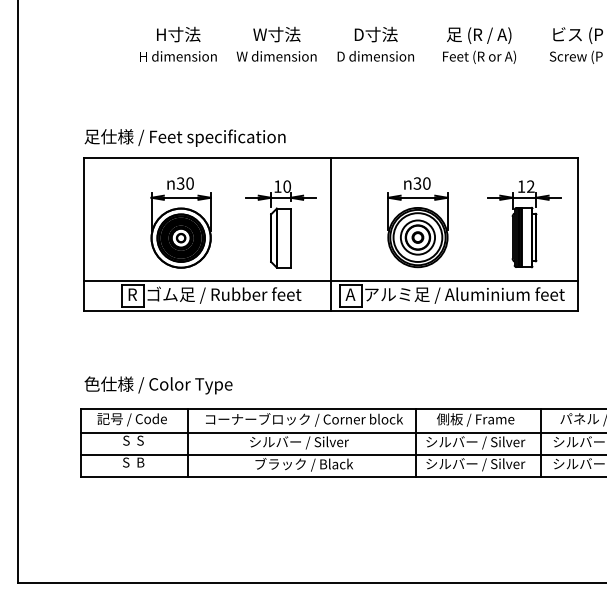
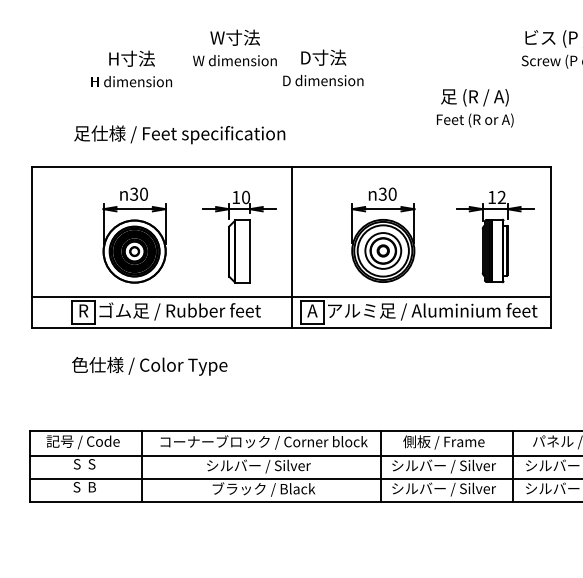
text: (178, 43) -> (131, 68), moved
text: (375, 43) -> (322, 67), moved
text: (479, 45) -> (475, 108), moved
text: (184, 137) -> (179, 134), moved
text: (158, 385) -> (149, 366), moved

